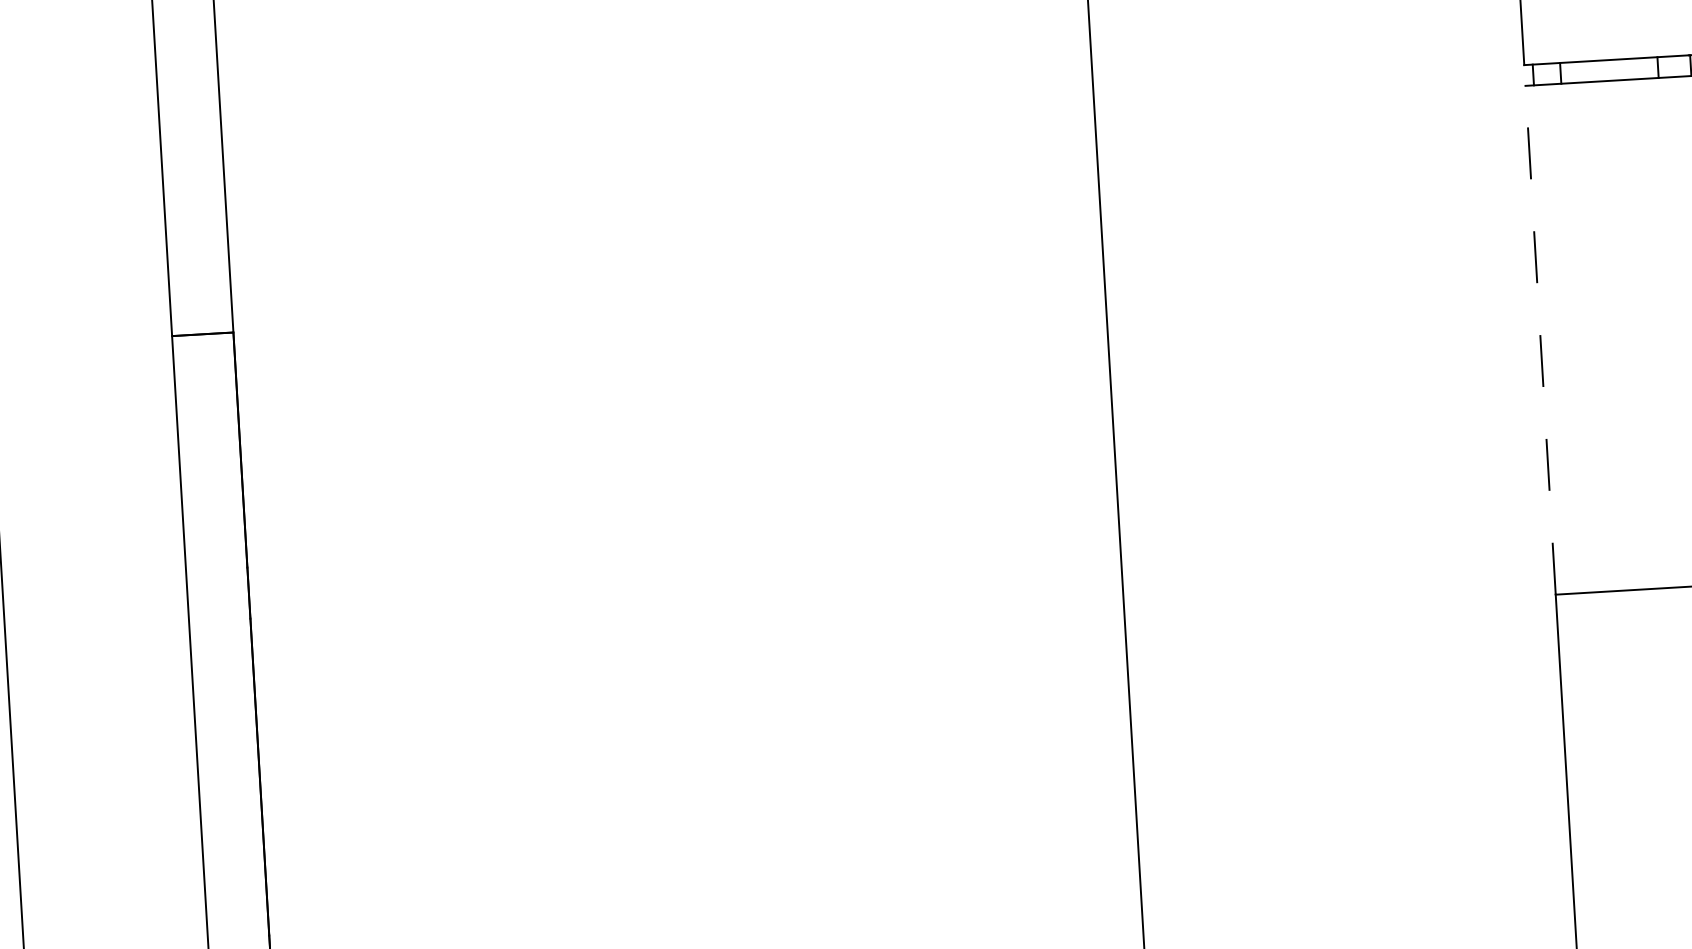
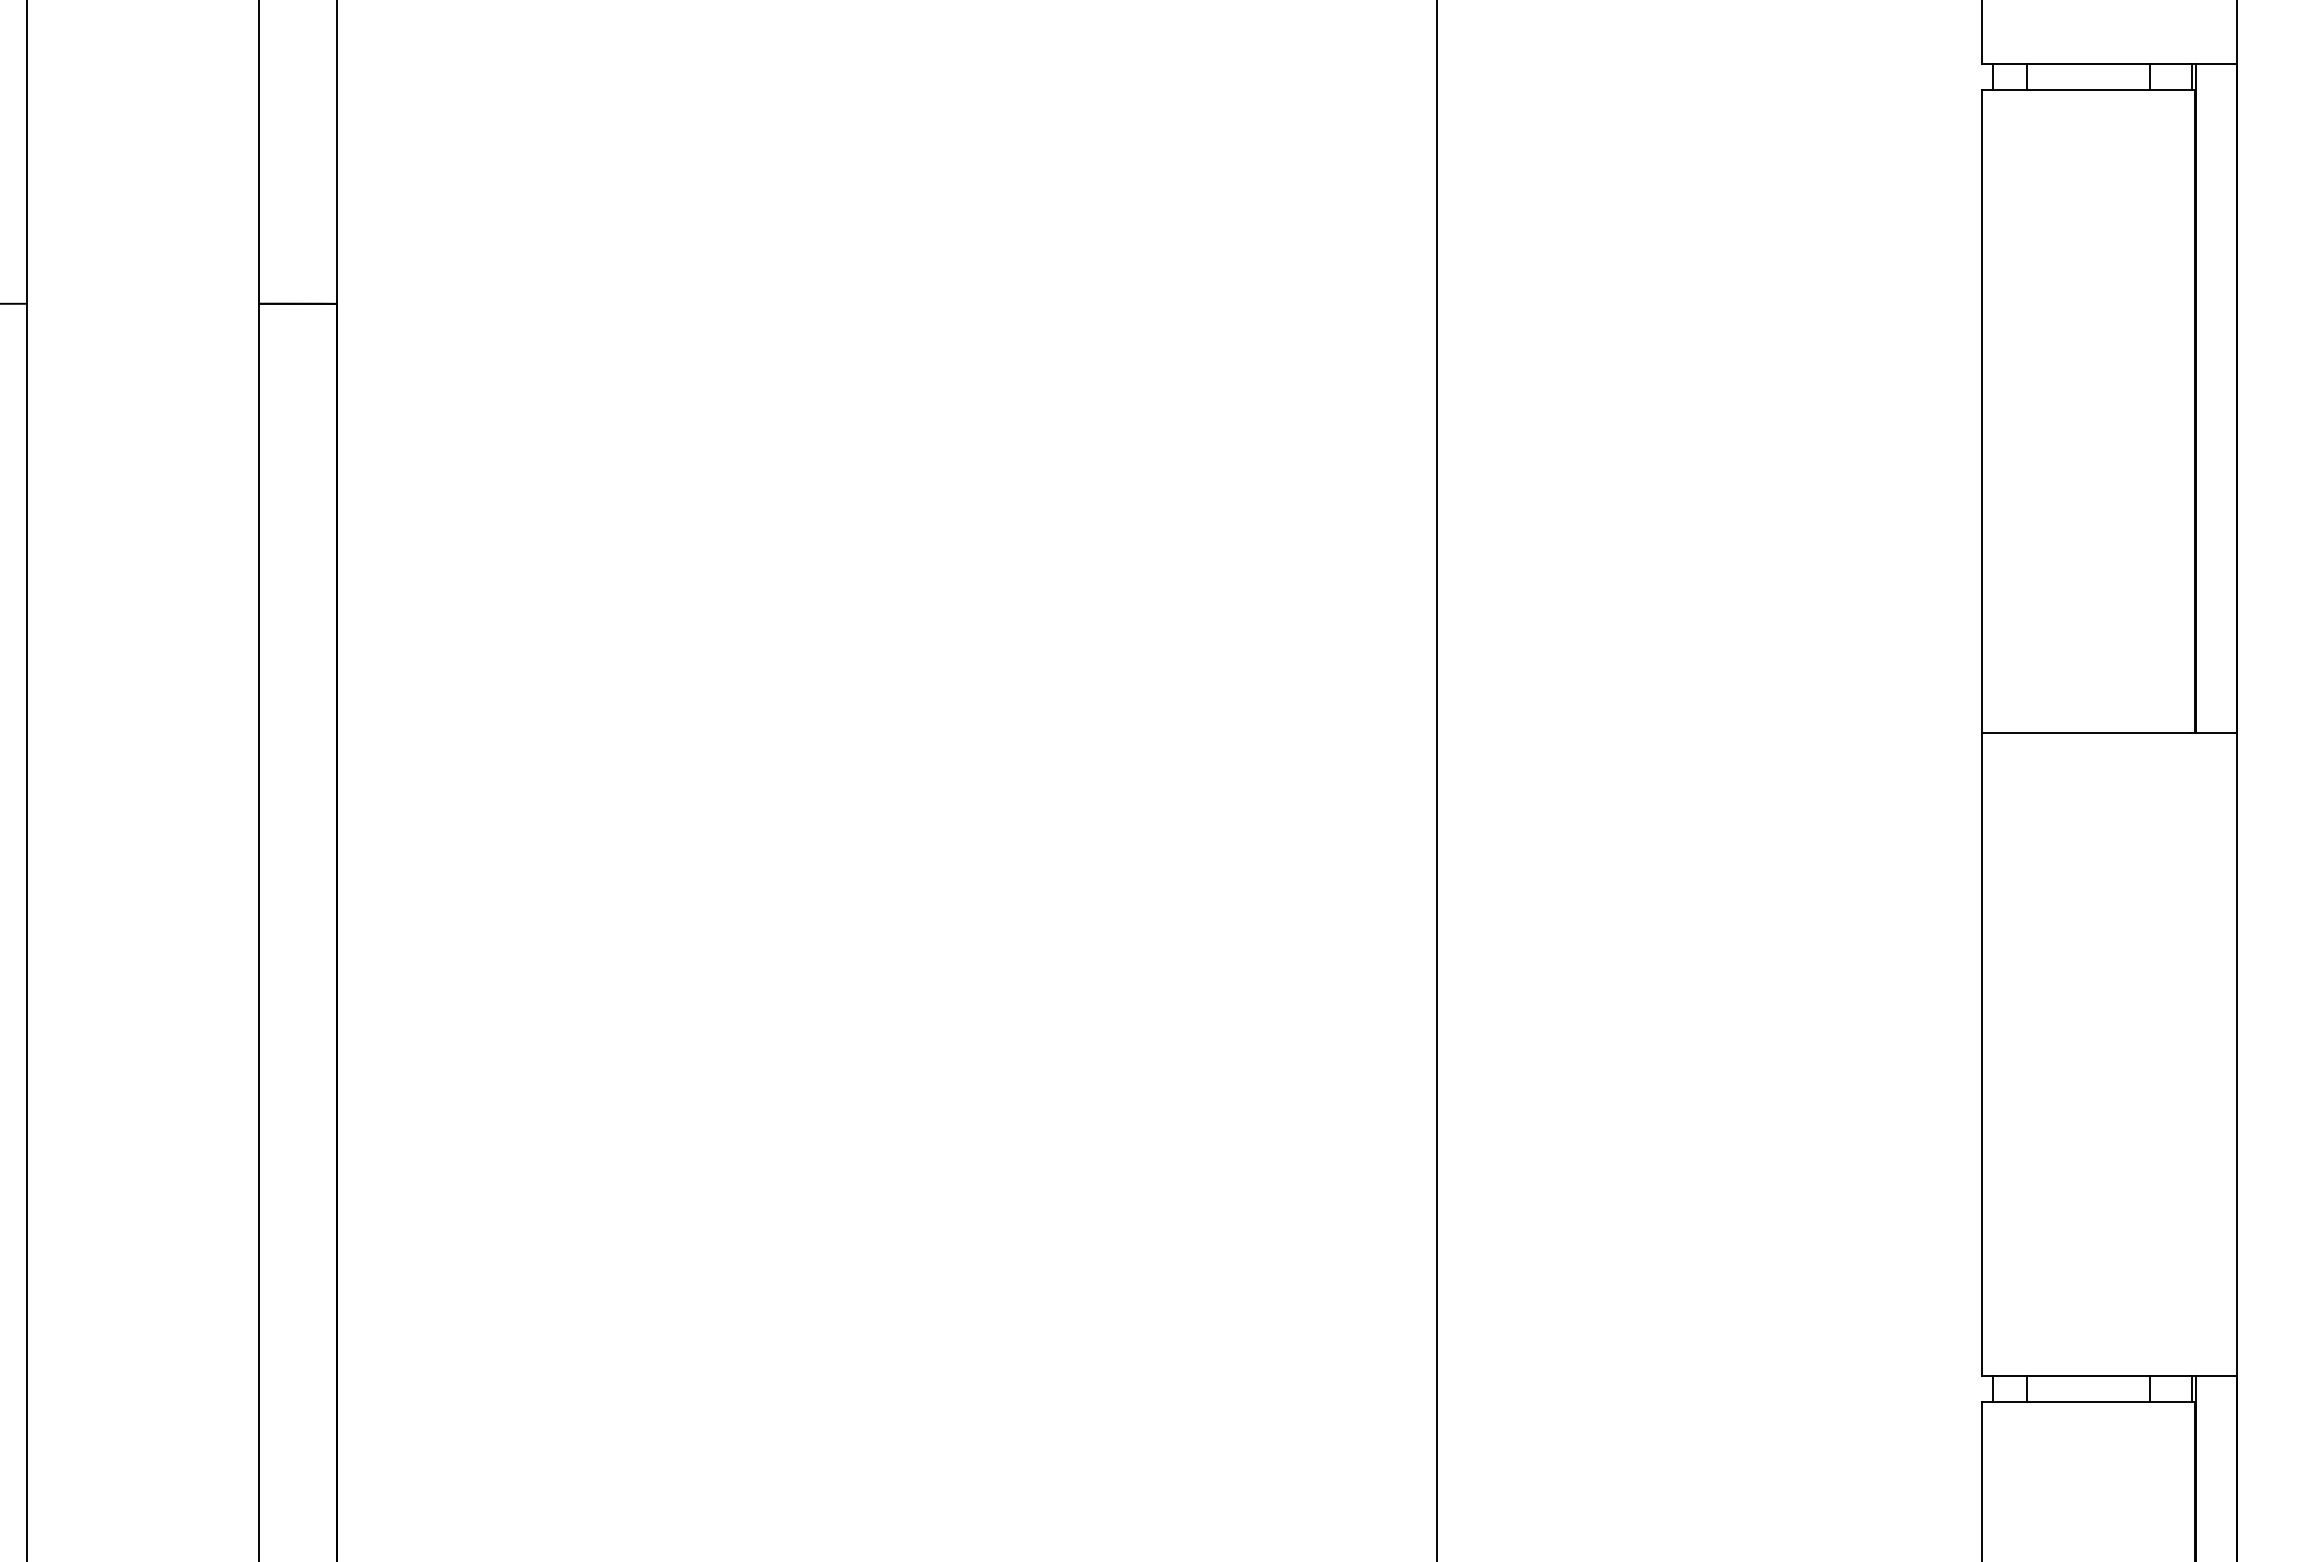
line: (1540, 339) -> (1981, 410), dashed -> solid

